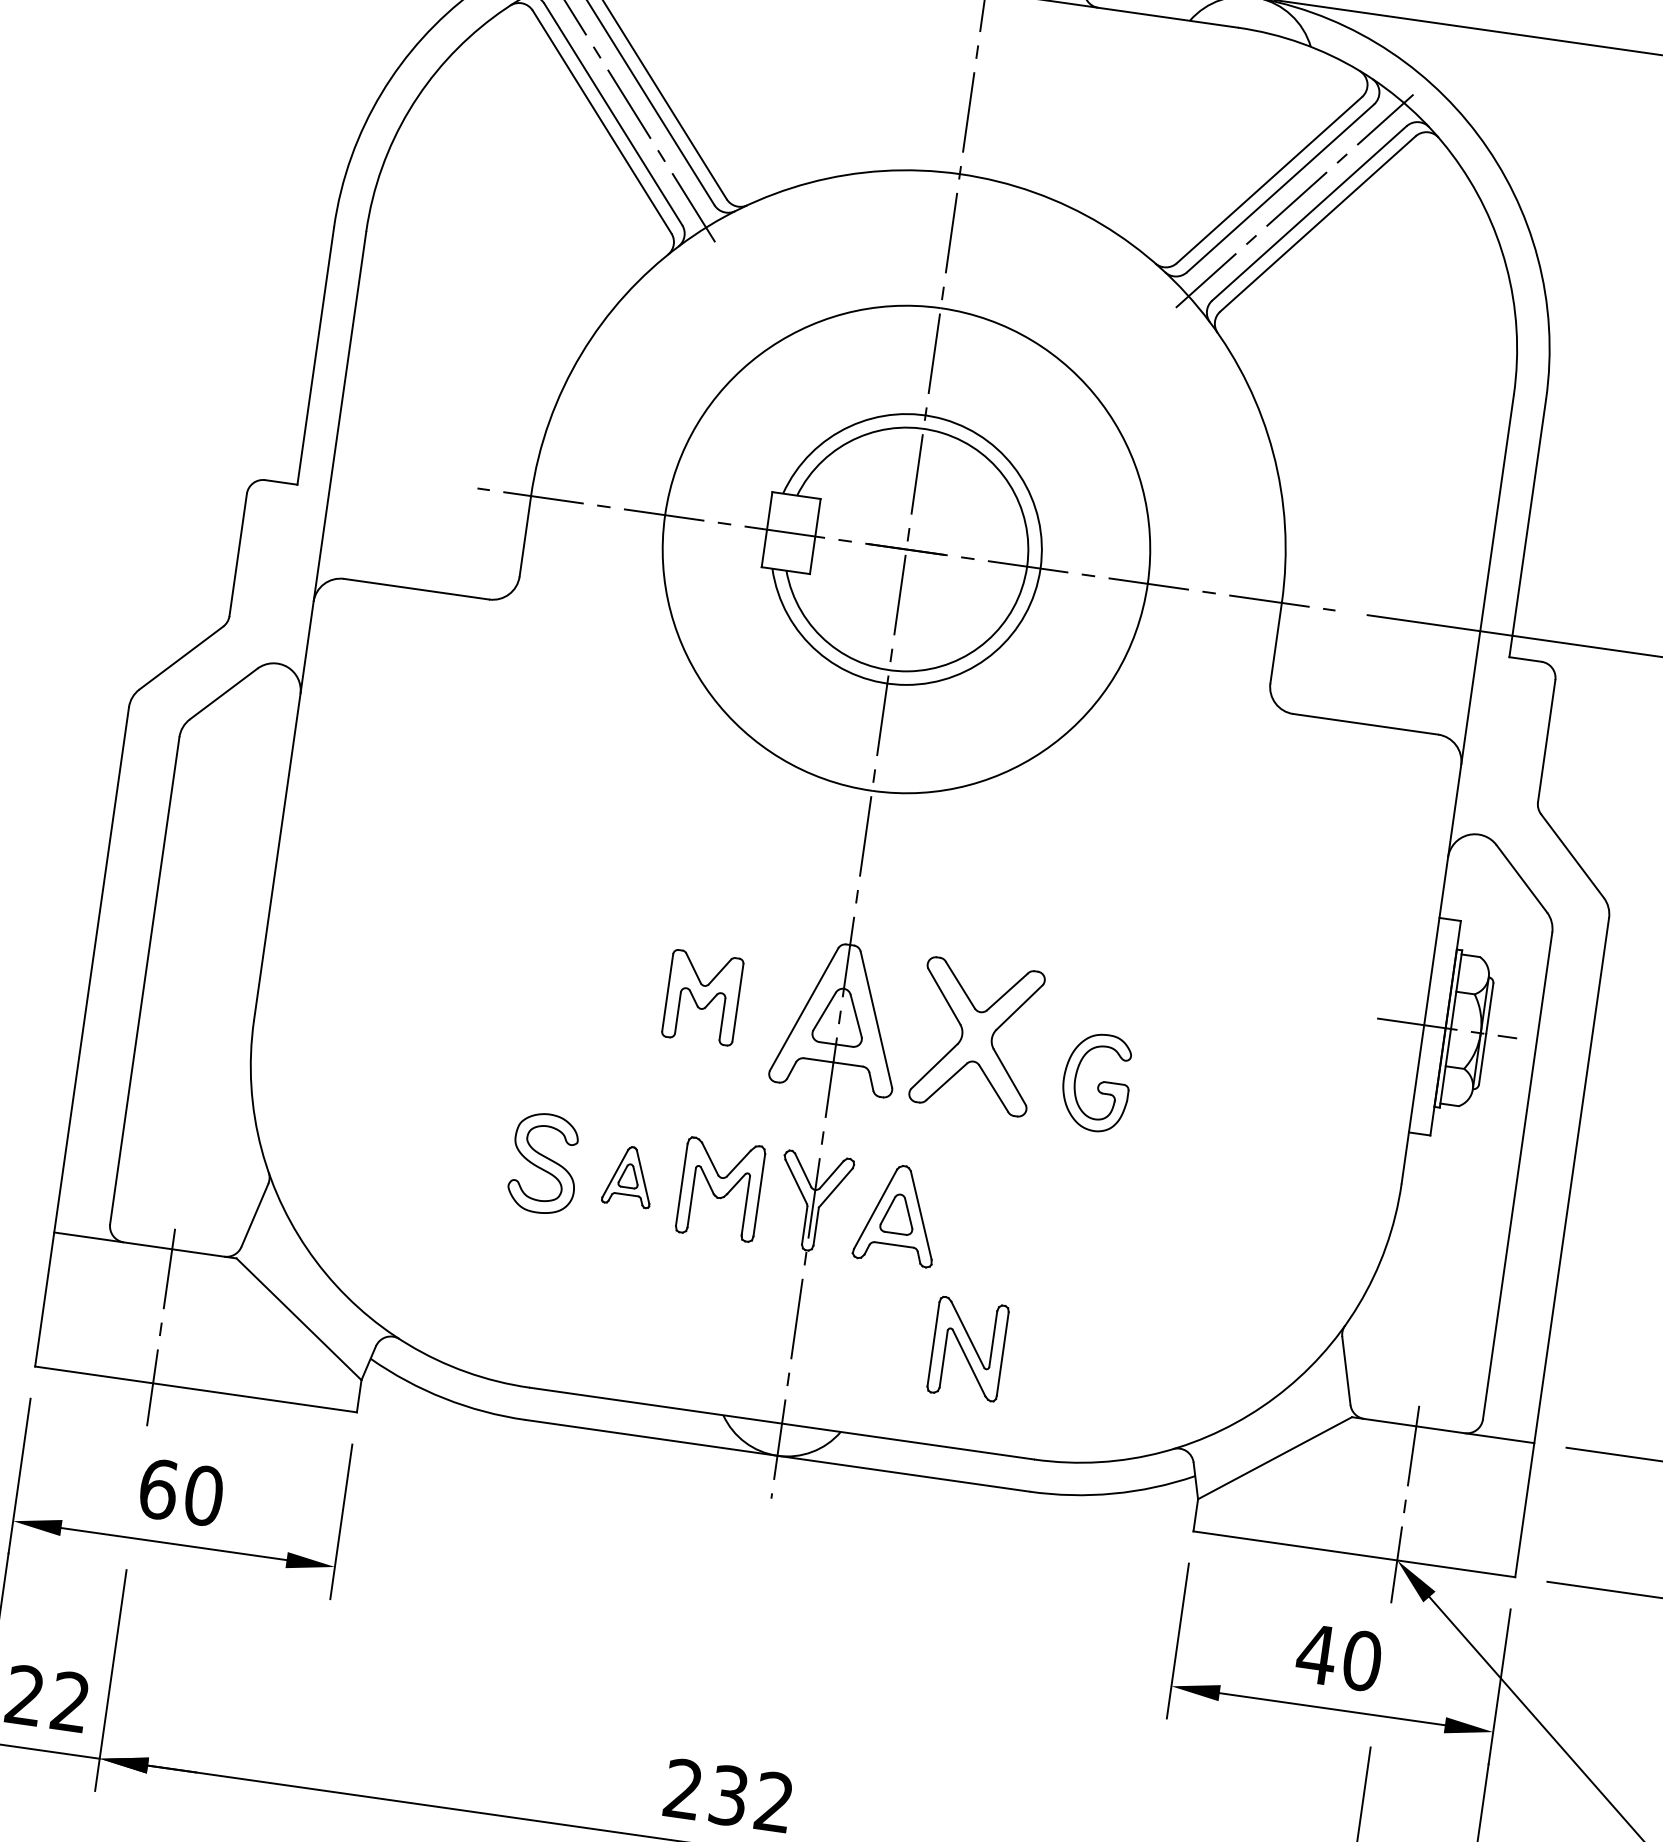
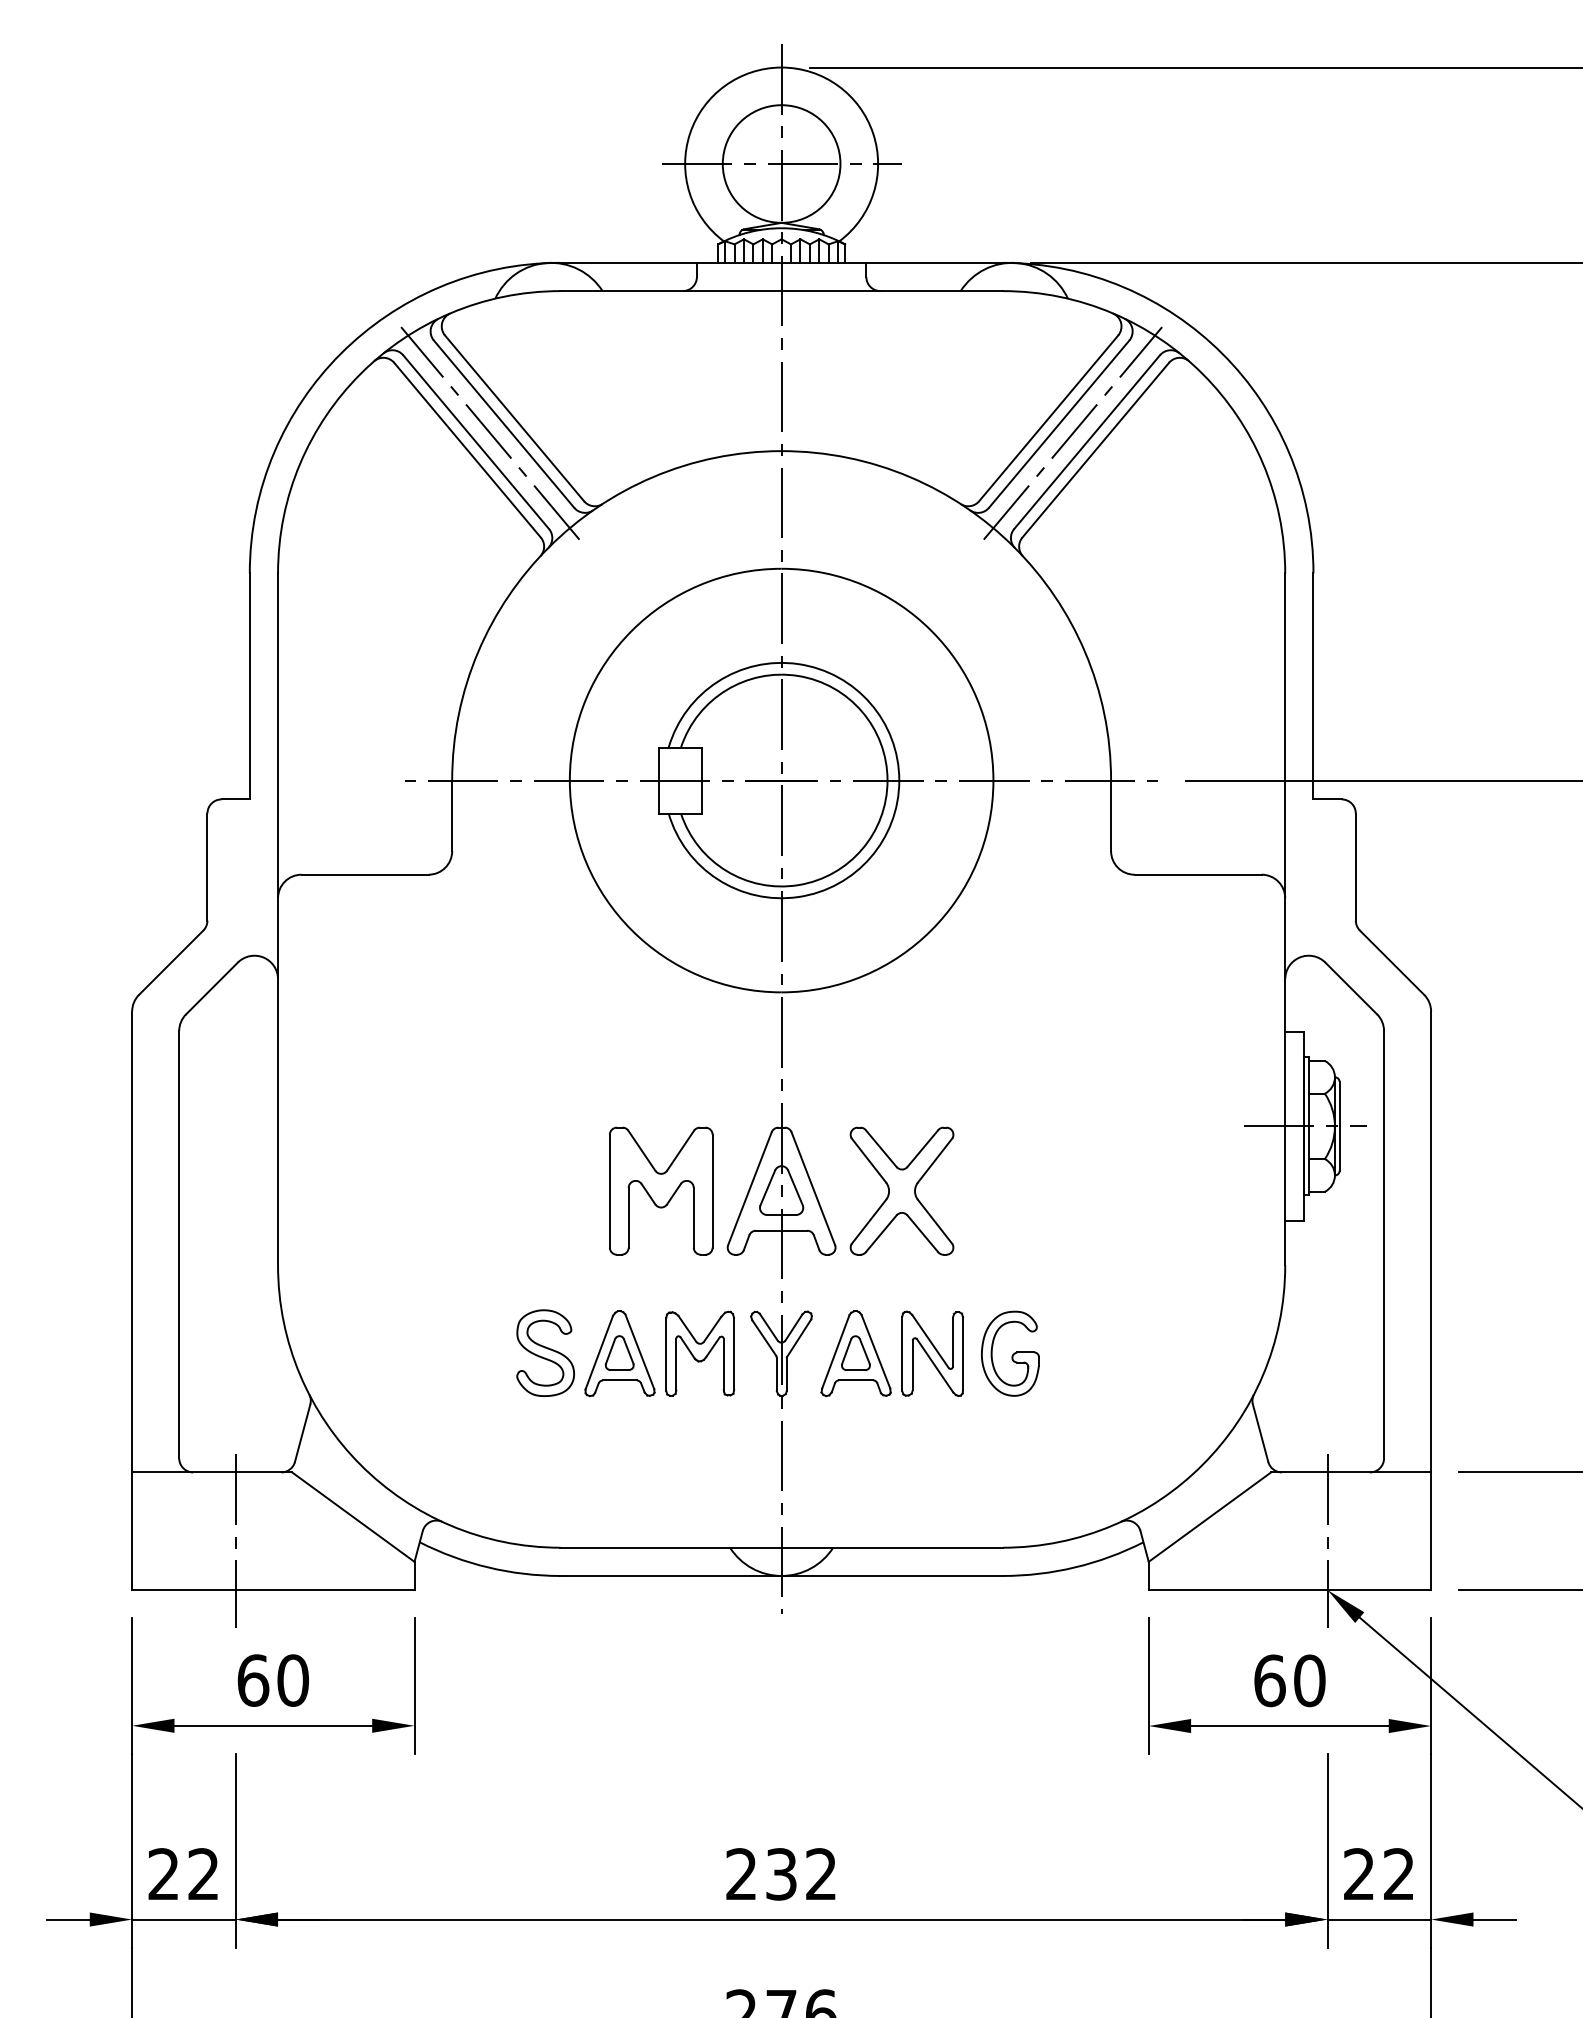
part: (703, 997) -> (661, 1190), size x1.67
part: (1096, 1082) -> (1010, 1353), moved
part: (628, 1176) -> (619, 1353), size x1.67
part: (968, 1348) -> (932, 1353), moved
text: (1316, 1654) -> (1269, 1680), 40 -> 60

